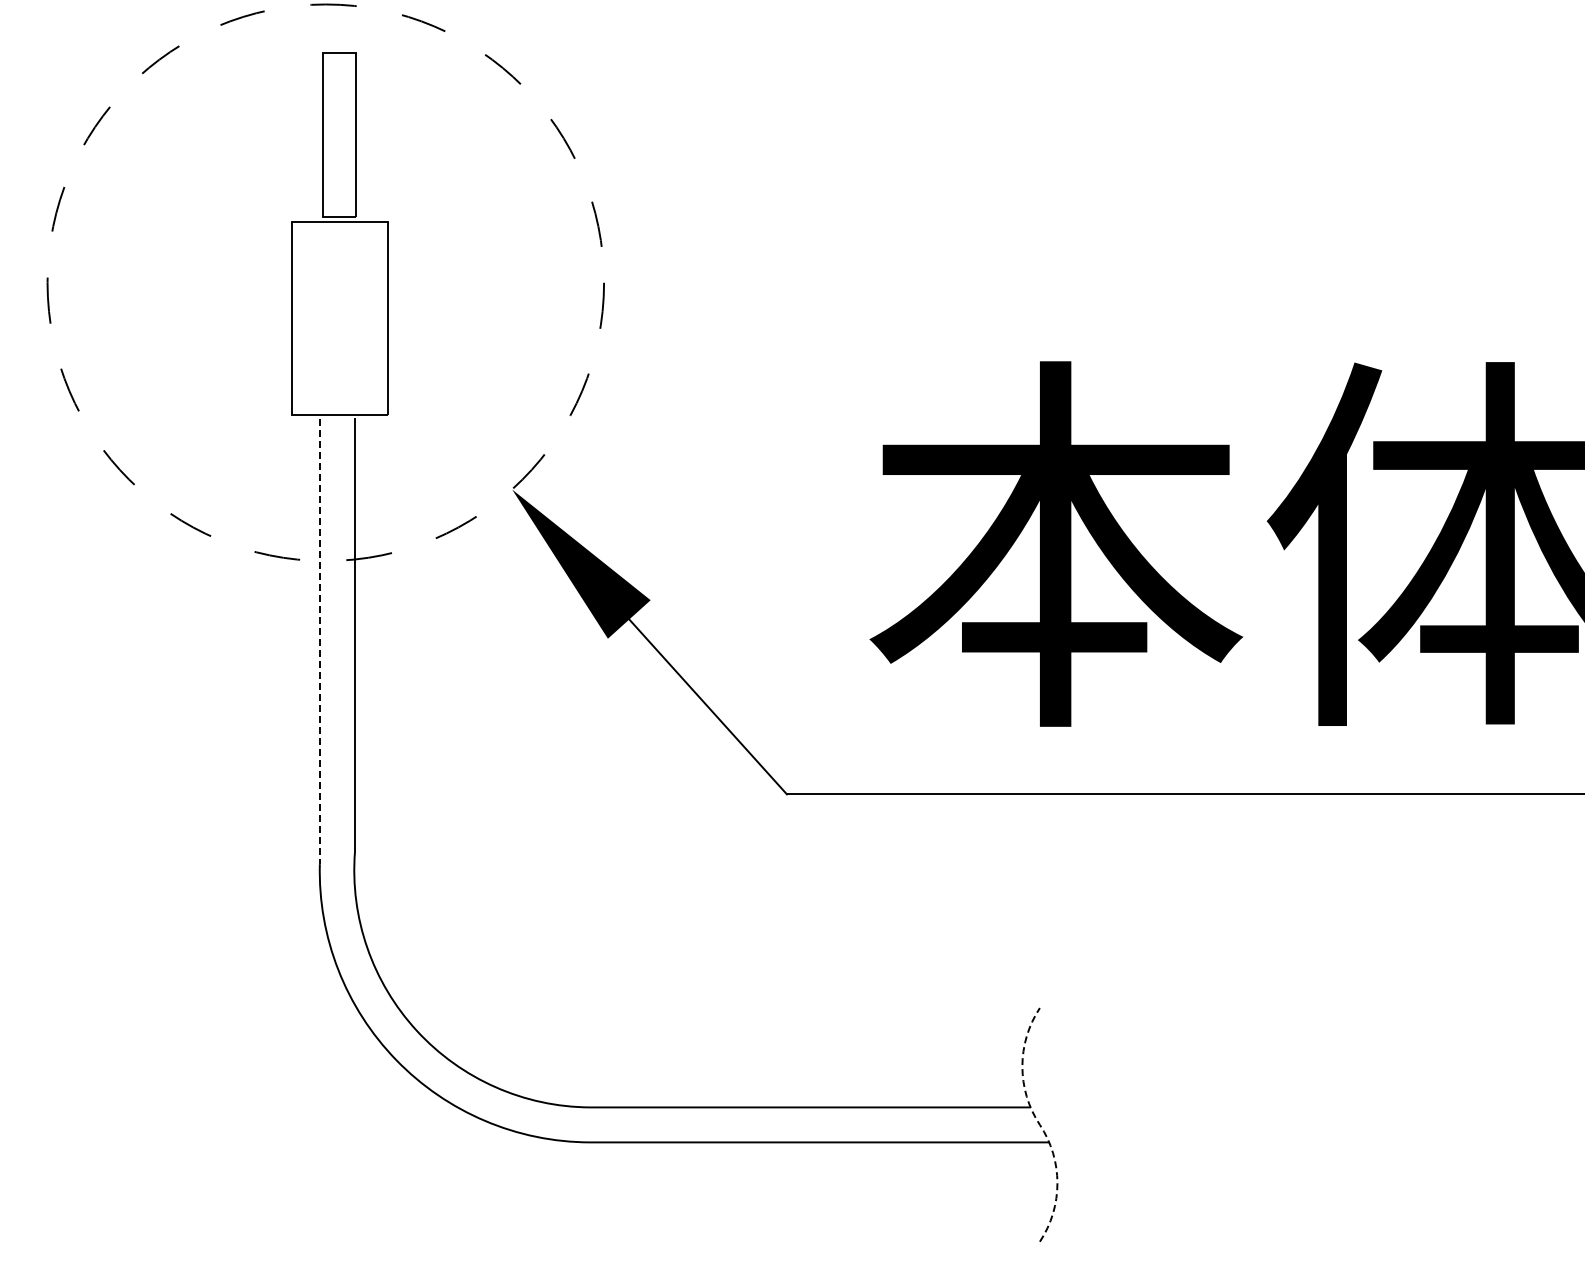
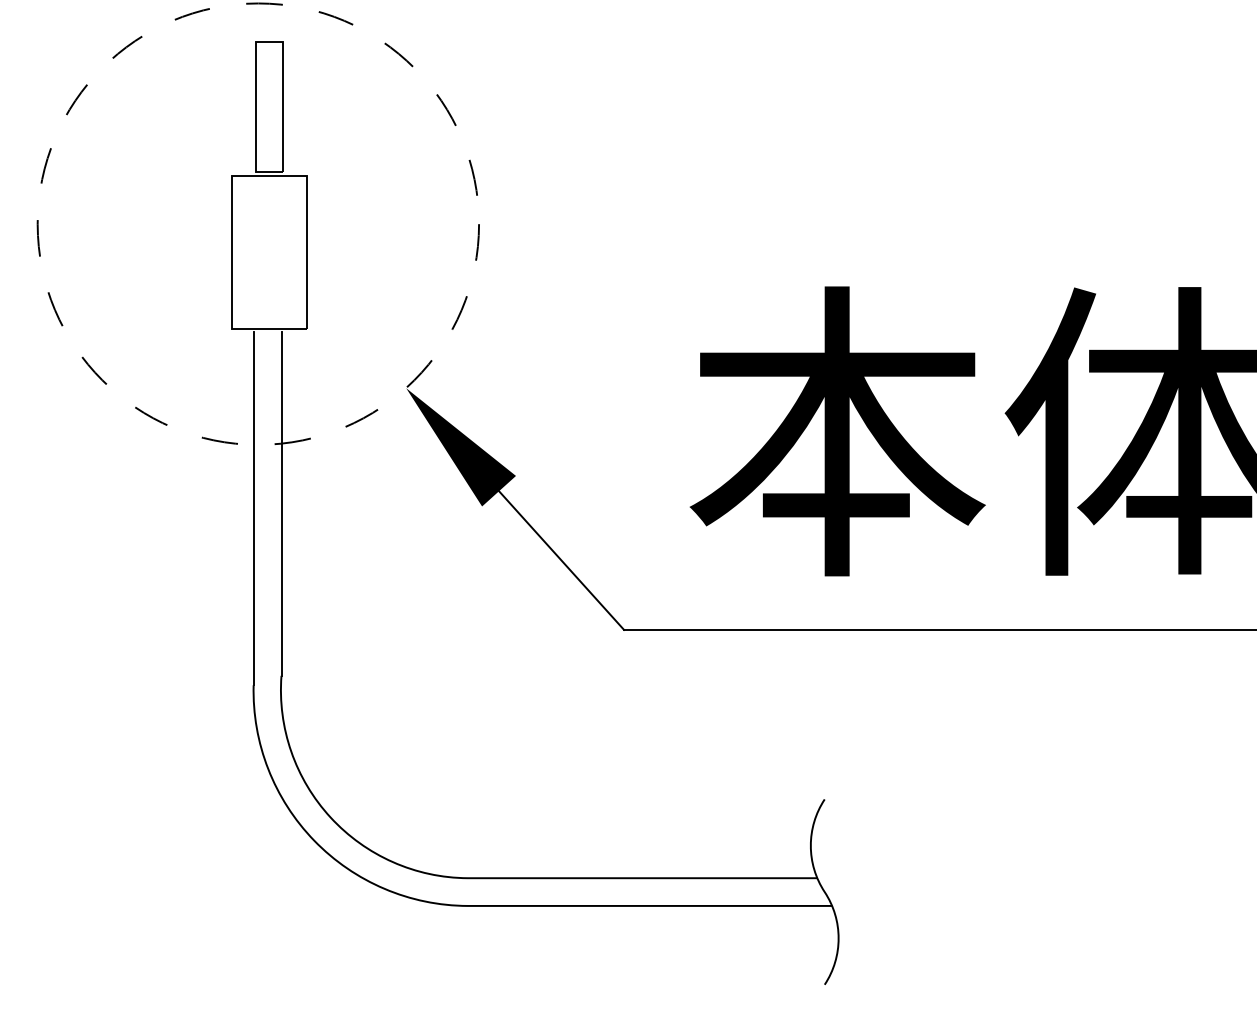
line: (319, 641) -> (253, 508), dashed -> solid
line: (1039, 1124) -> (824, 891), dashed -> solid

